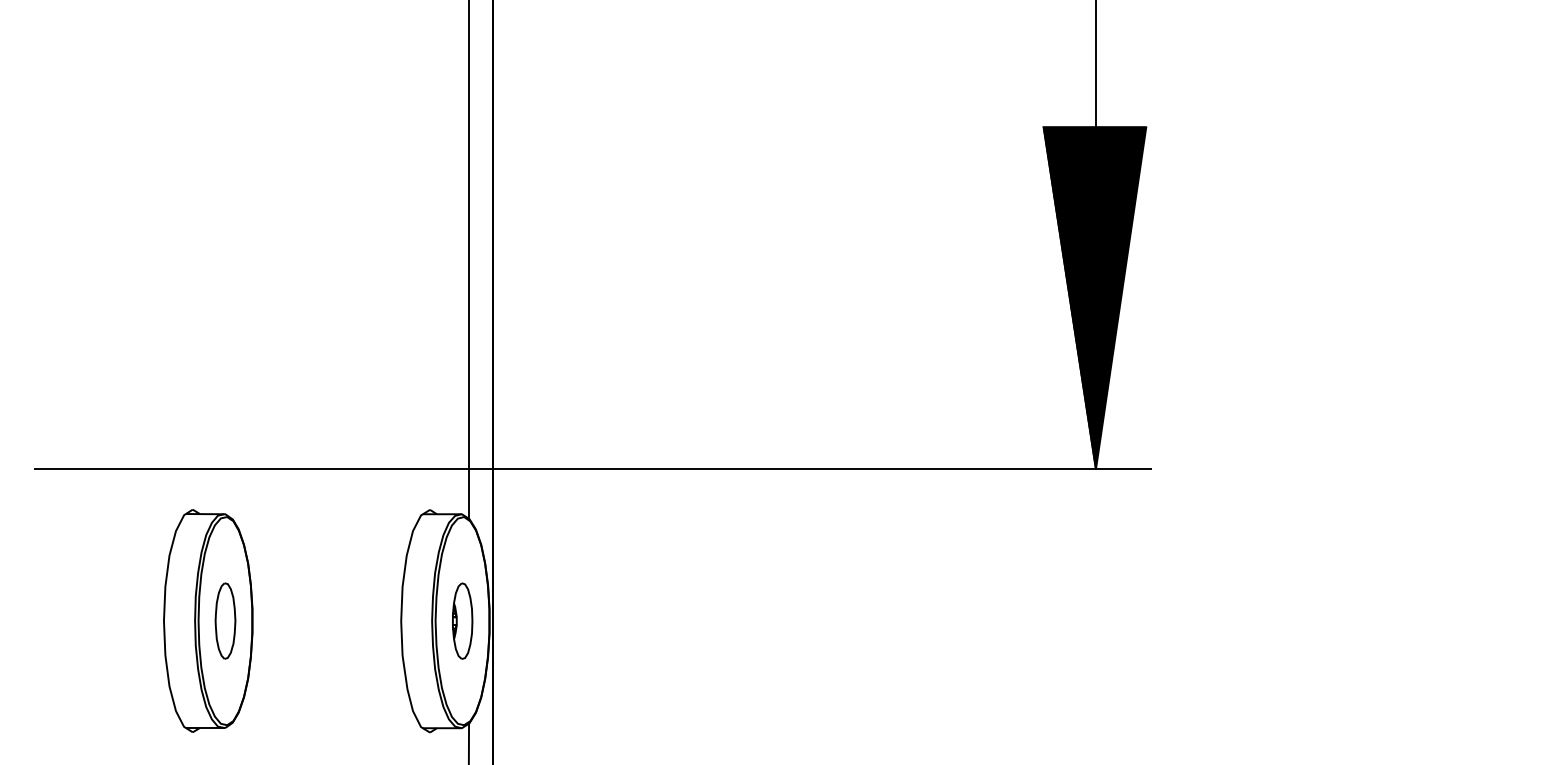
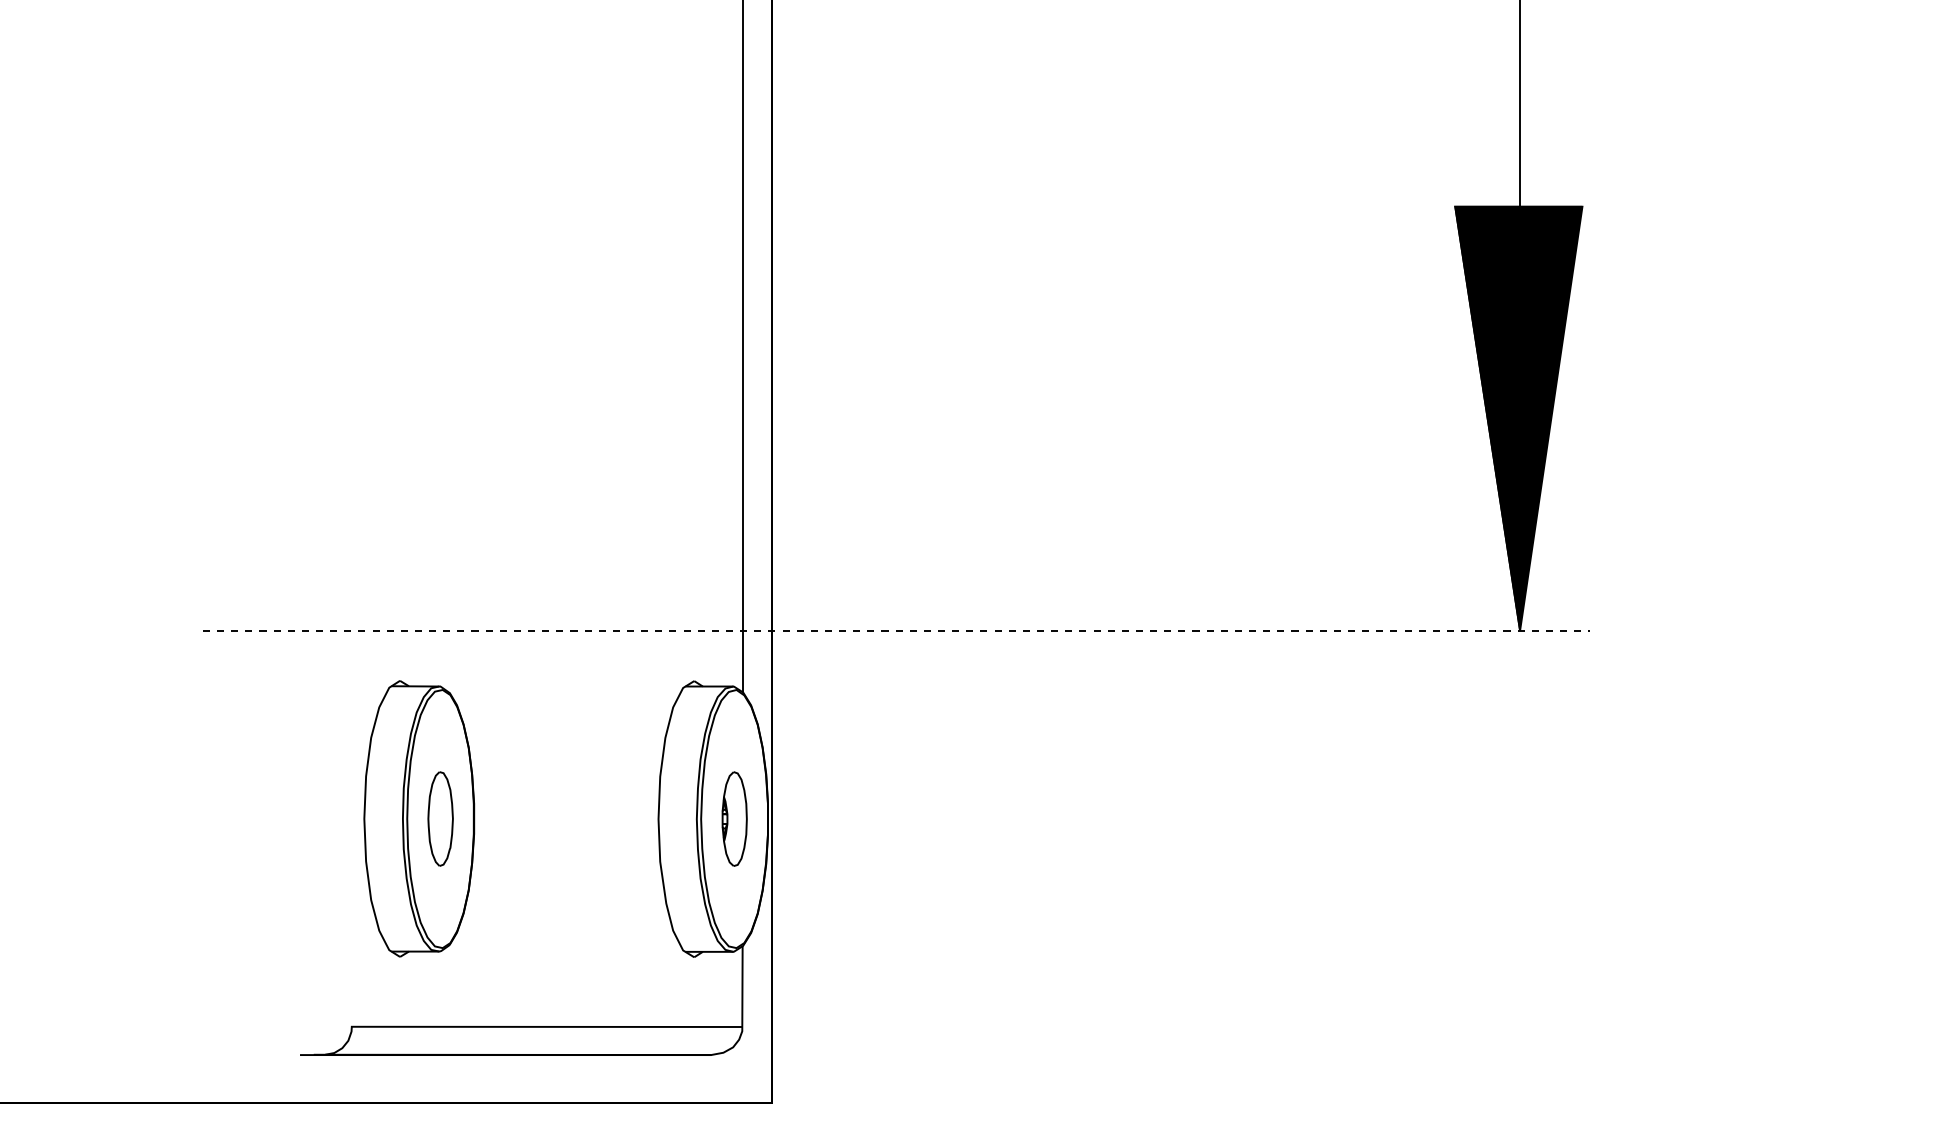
line: (593, 469) -> (896, 630), solid -> dashed

